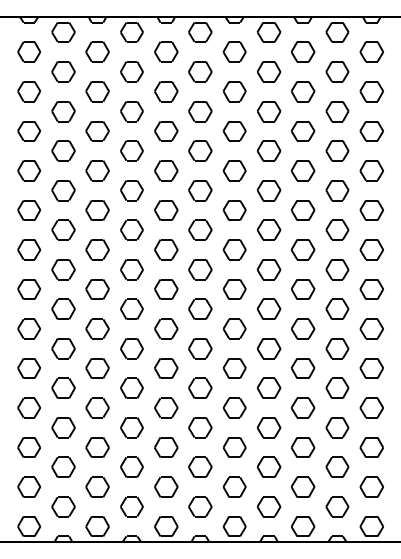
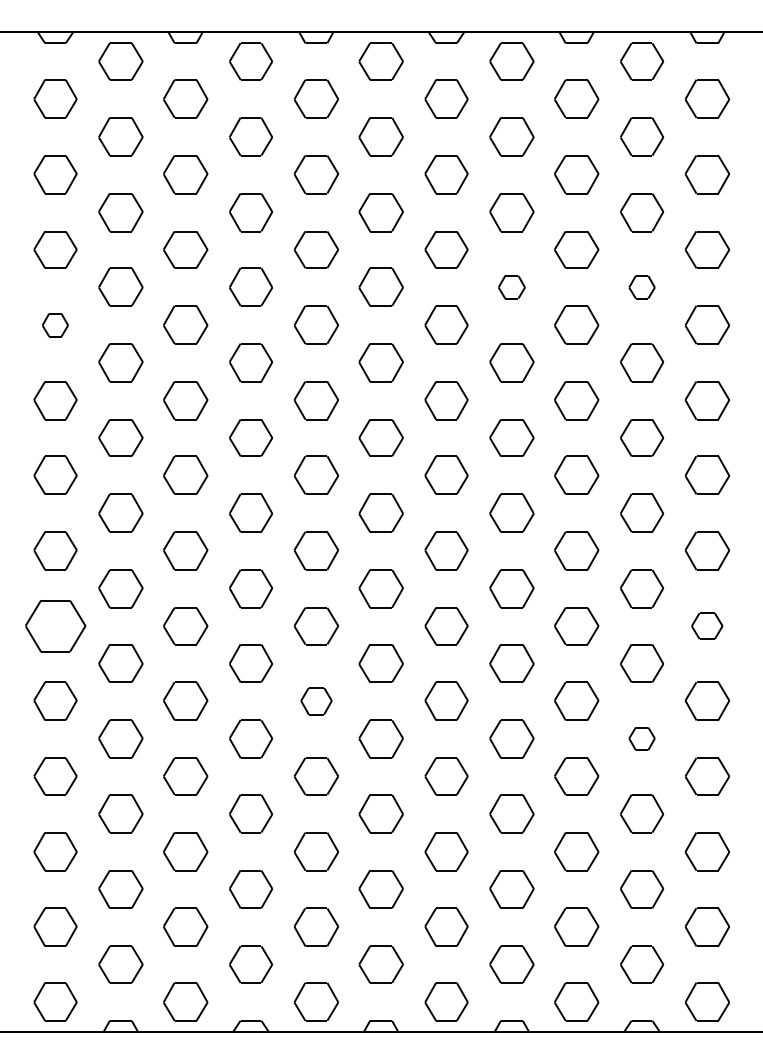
part: (268, 150) -> (510, 286), size x0.6
part: (337, 150) -> (642, 286), size x0.6
part: (28, 170) -> (54, 324), size x0.6
part: (28, 328) -> (54, 625), size x1.4
part: (371, 328) -> (706, 625), size x0.7
part: (166, 368) -> (316, 701), size x0.7
part: (337, 387) -> (642, 737), size x0.6

